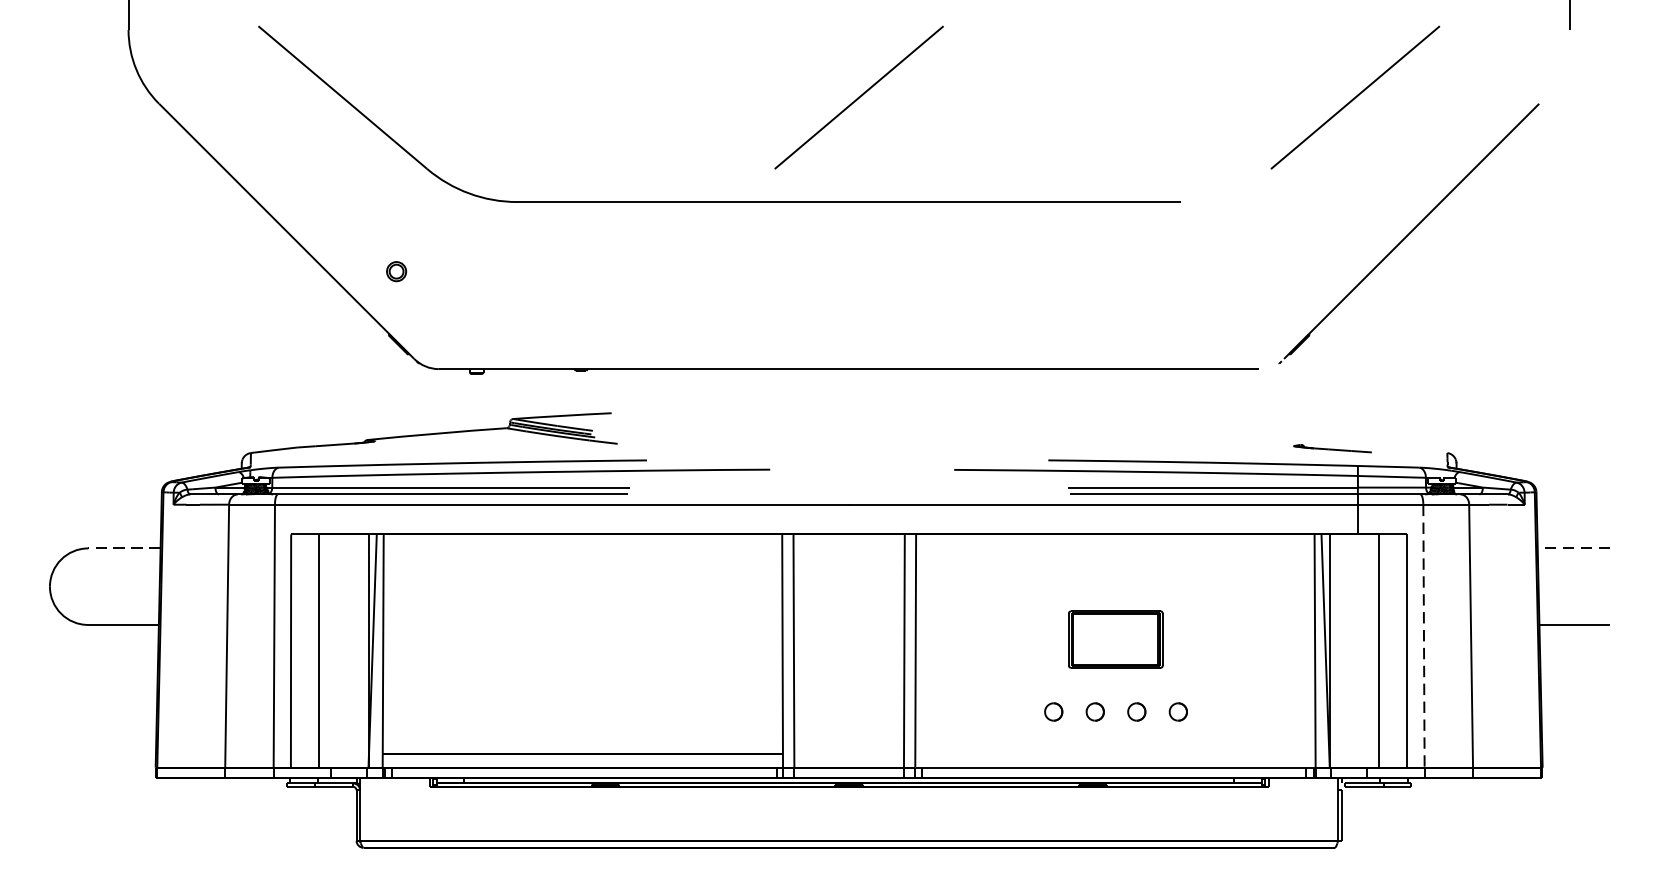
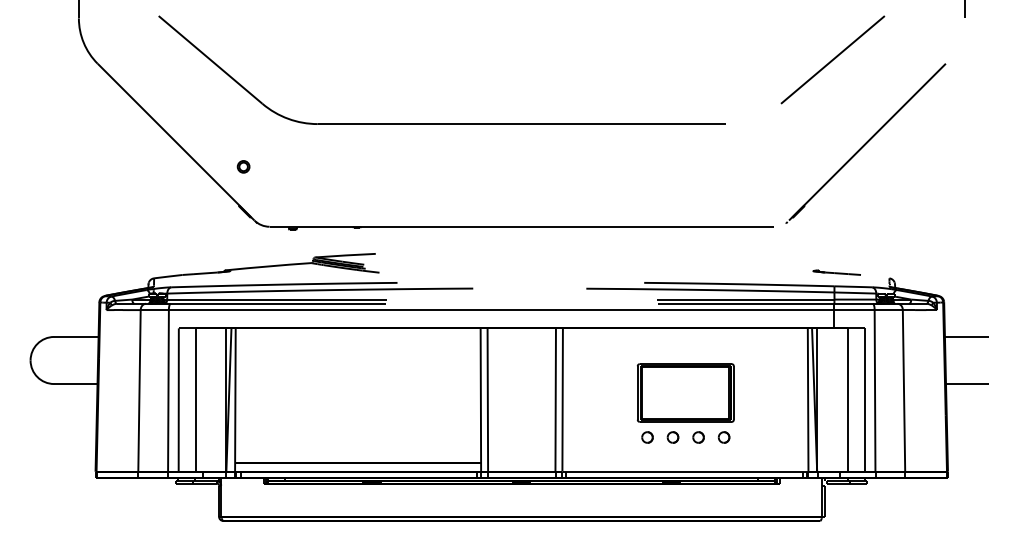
line: (858, 96) -> (527, 59), removed
part: (1331, 448) -> (836, 272), moved
line: (123, 547) -> (75, 336), dashed -> solid
line: (1572, 547) -> (966, 336), dashed -> solid
line: (1424, 635) -> (875, 390), dashed -> solid
part: (1115, 638) -> (685, 392), size x1.67

